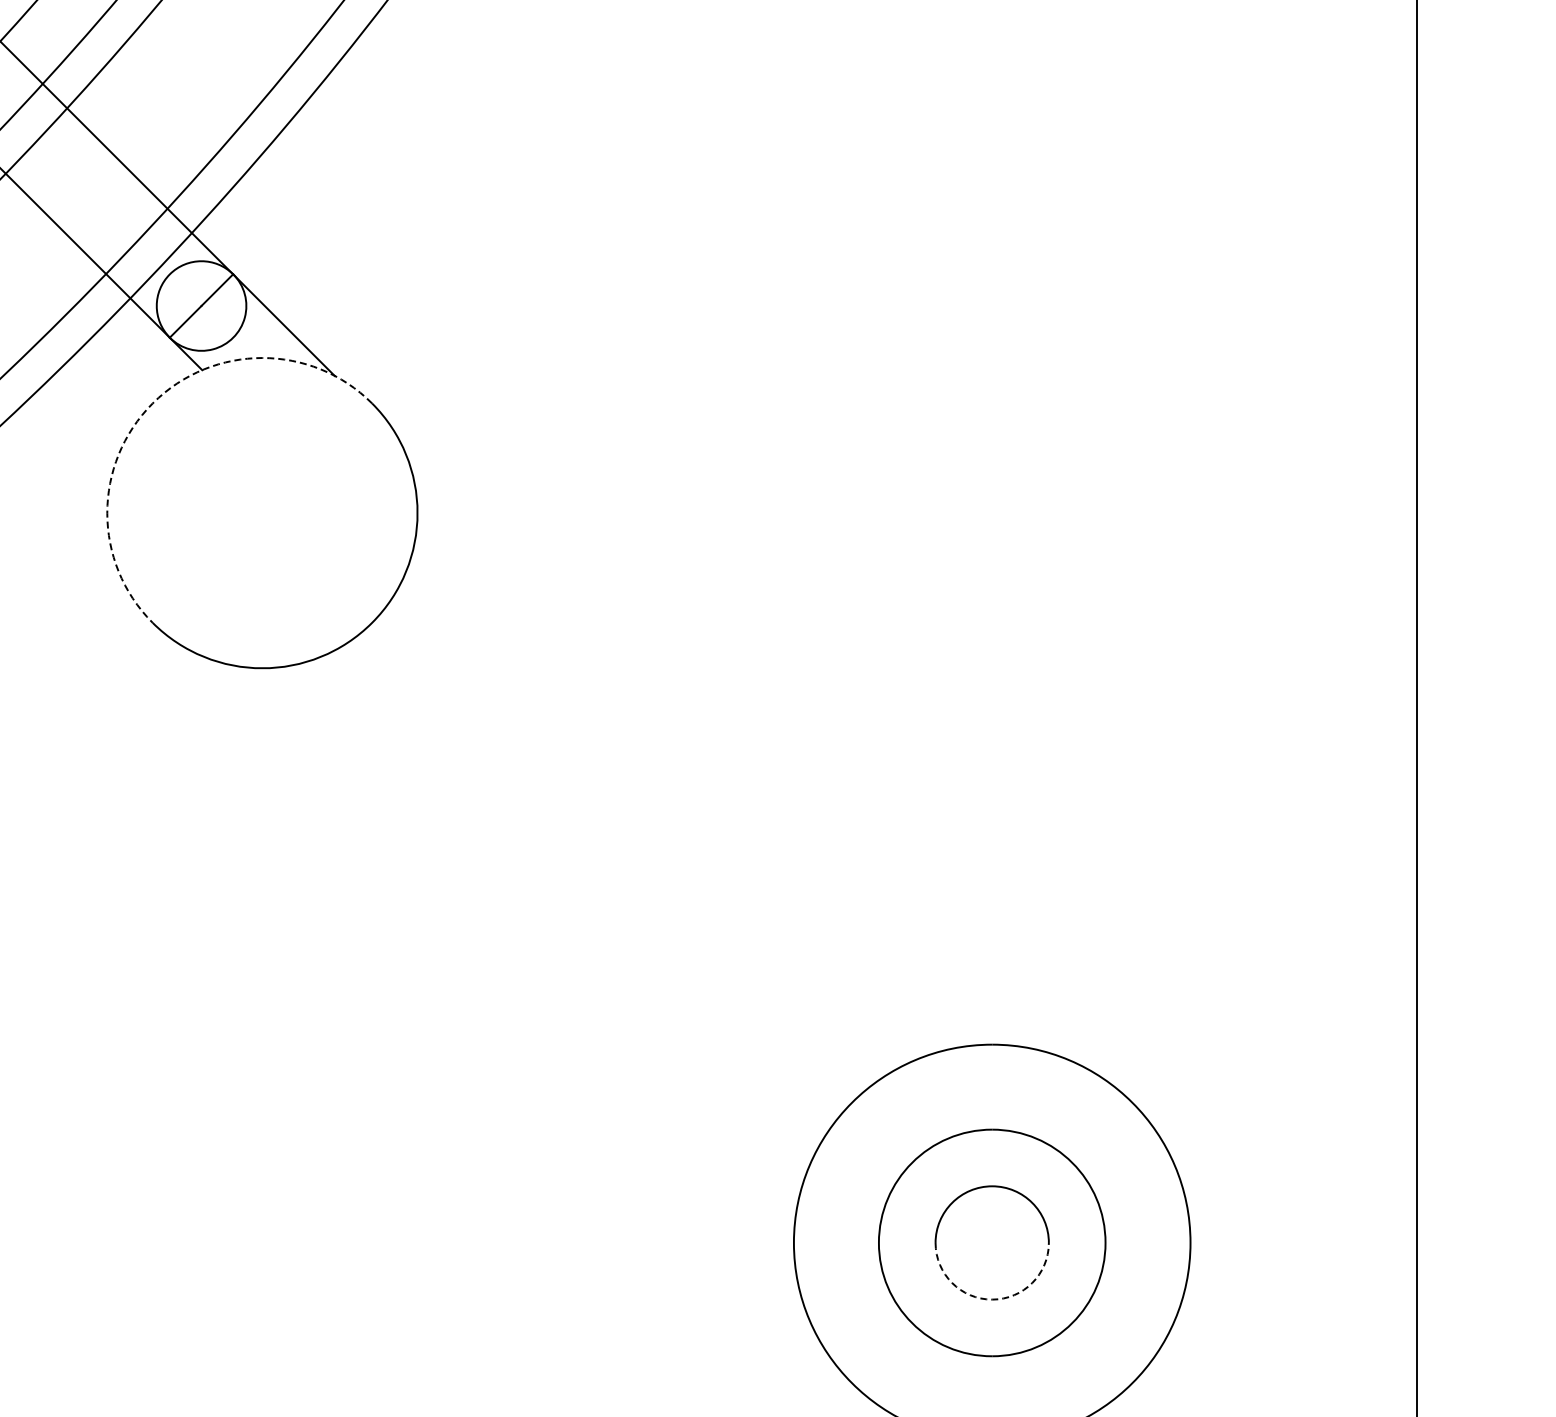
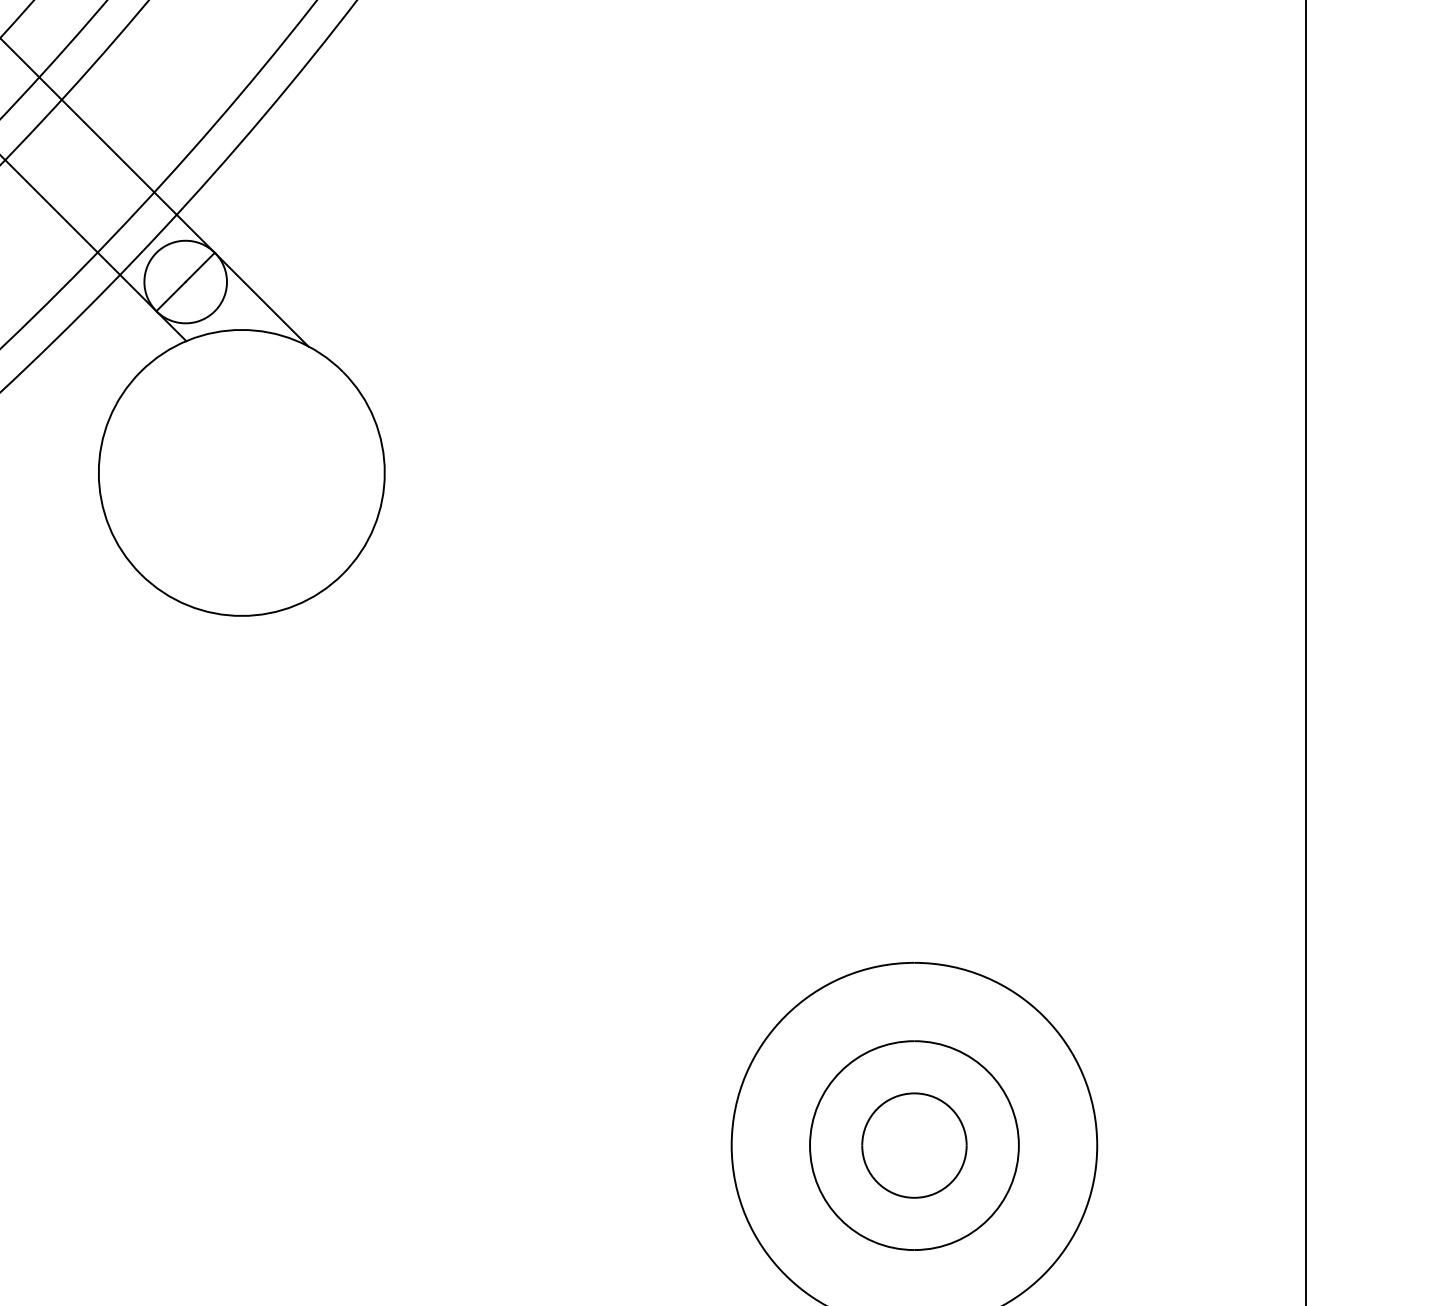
arc: (152, 403) -> (140, 371), dashed -> solid
arc: (992, 1299) -> (914, 1197), dashed -> solid

